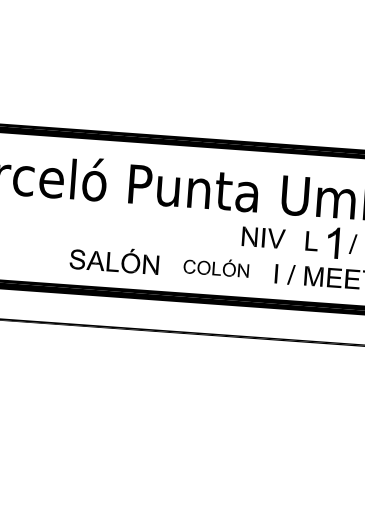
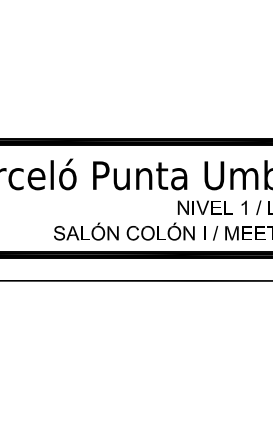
fill: (295, 239) -> (216, 207), added
part: (332, 242) -> (243, 207), size x0.62
part: (216, 267) -> (160, 231), size x1.43

